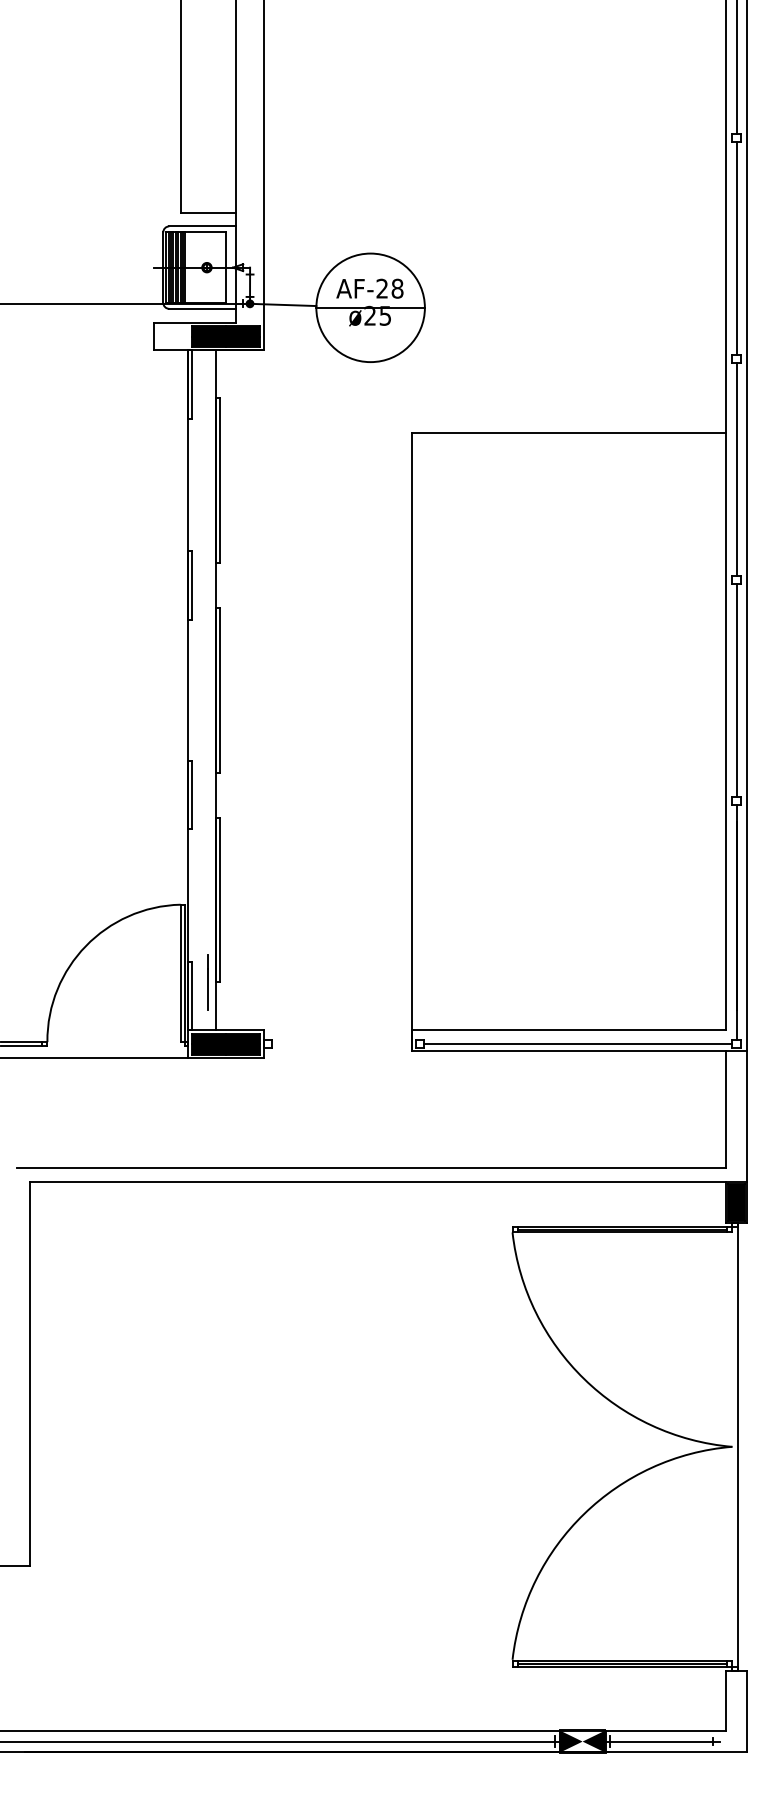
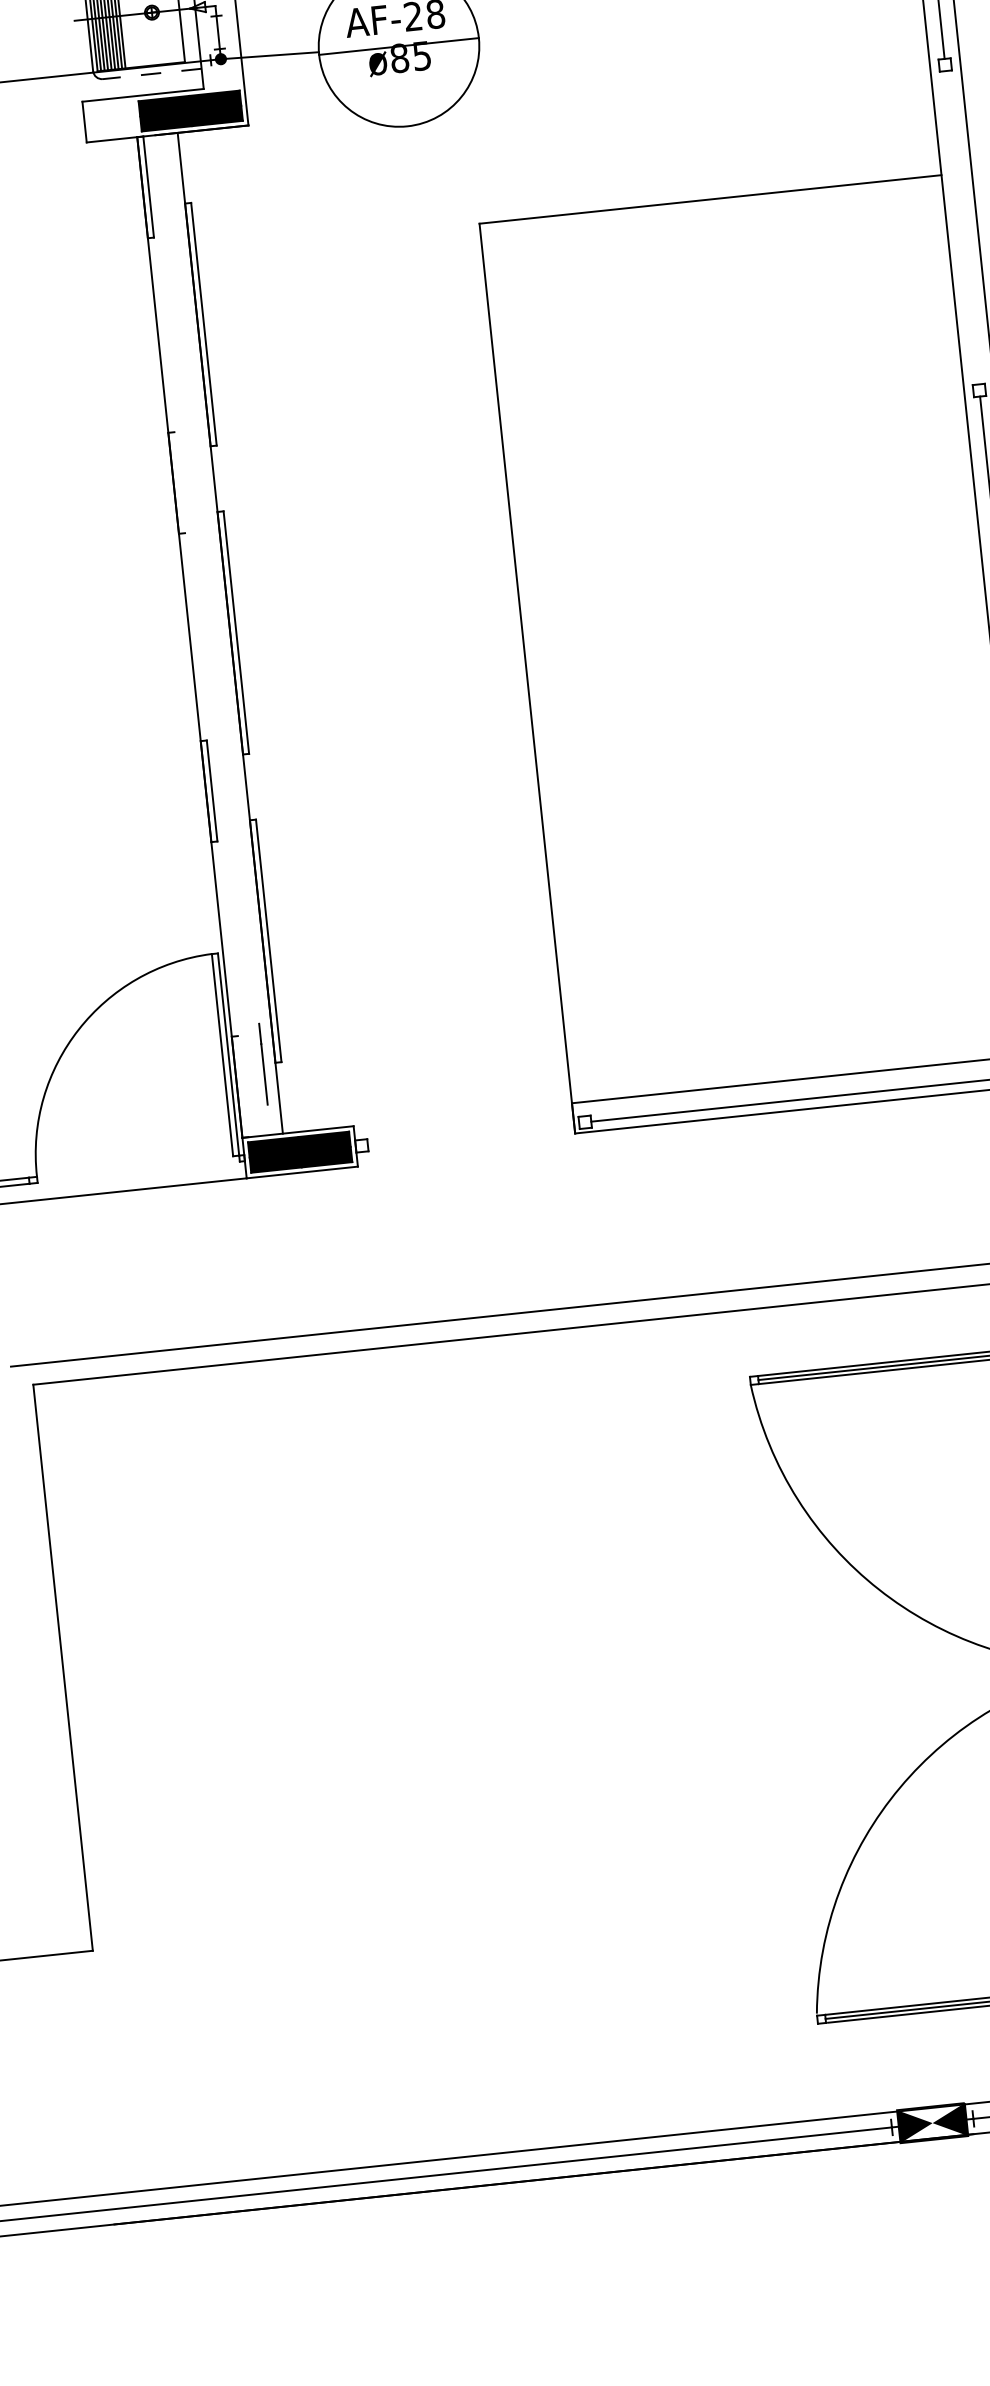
line: (202, 308) -> (151, 73), solid -> dashed
text: (370, 315) -> (400, 57), ø25 -> ø85
line: (736, 469) -> (962, 227), removed
line: (192, 585) -> (179, 482), removed
line: (192, 995) -> (243, 1085), removed

